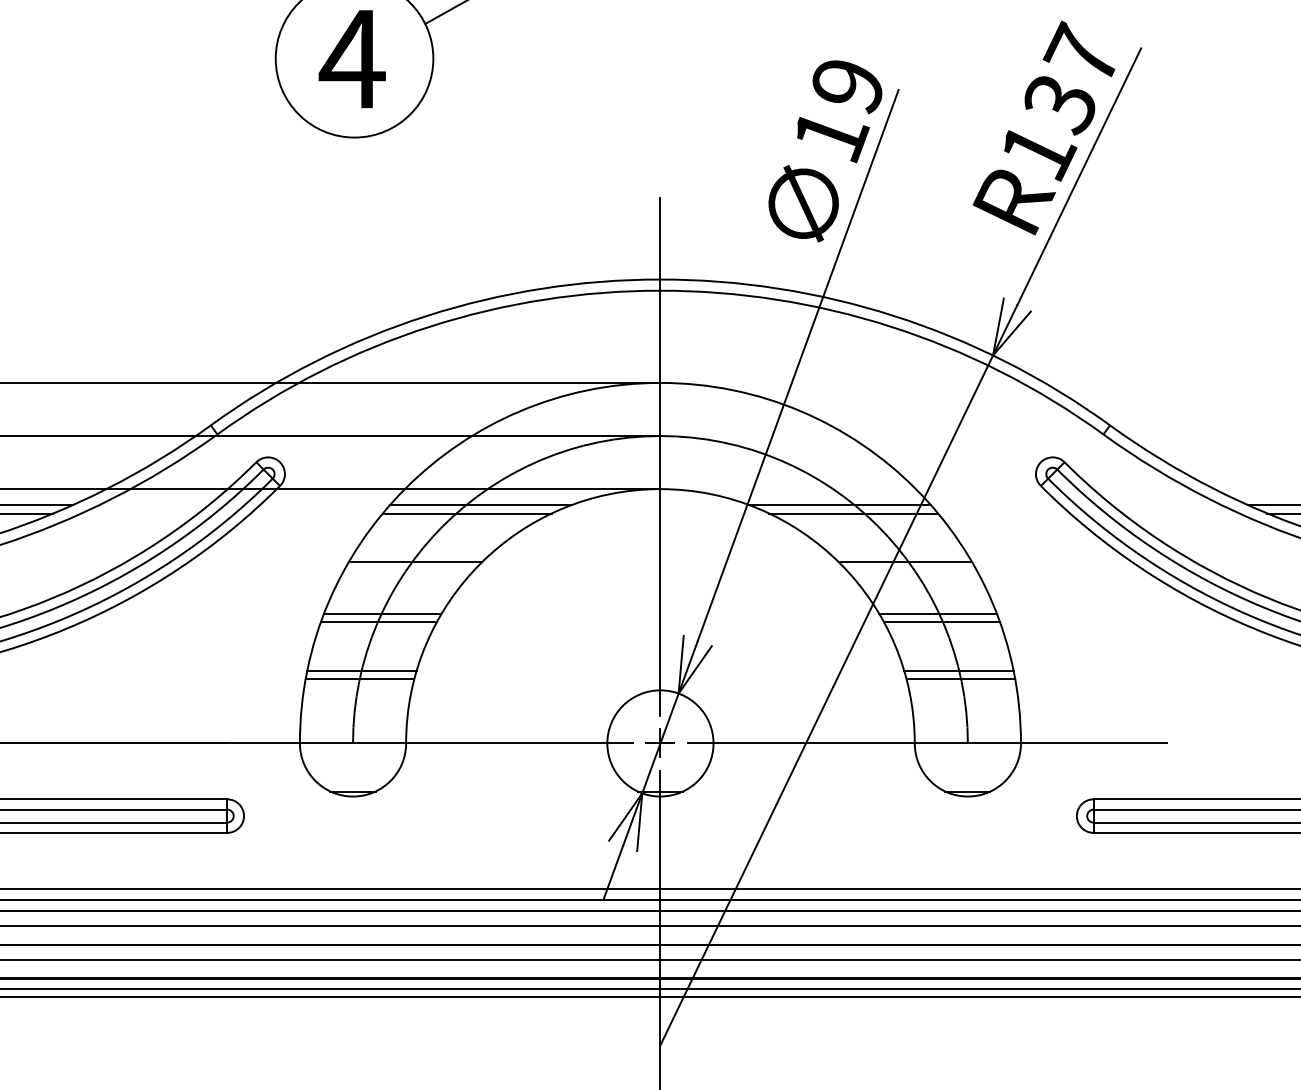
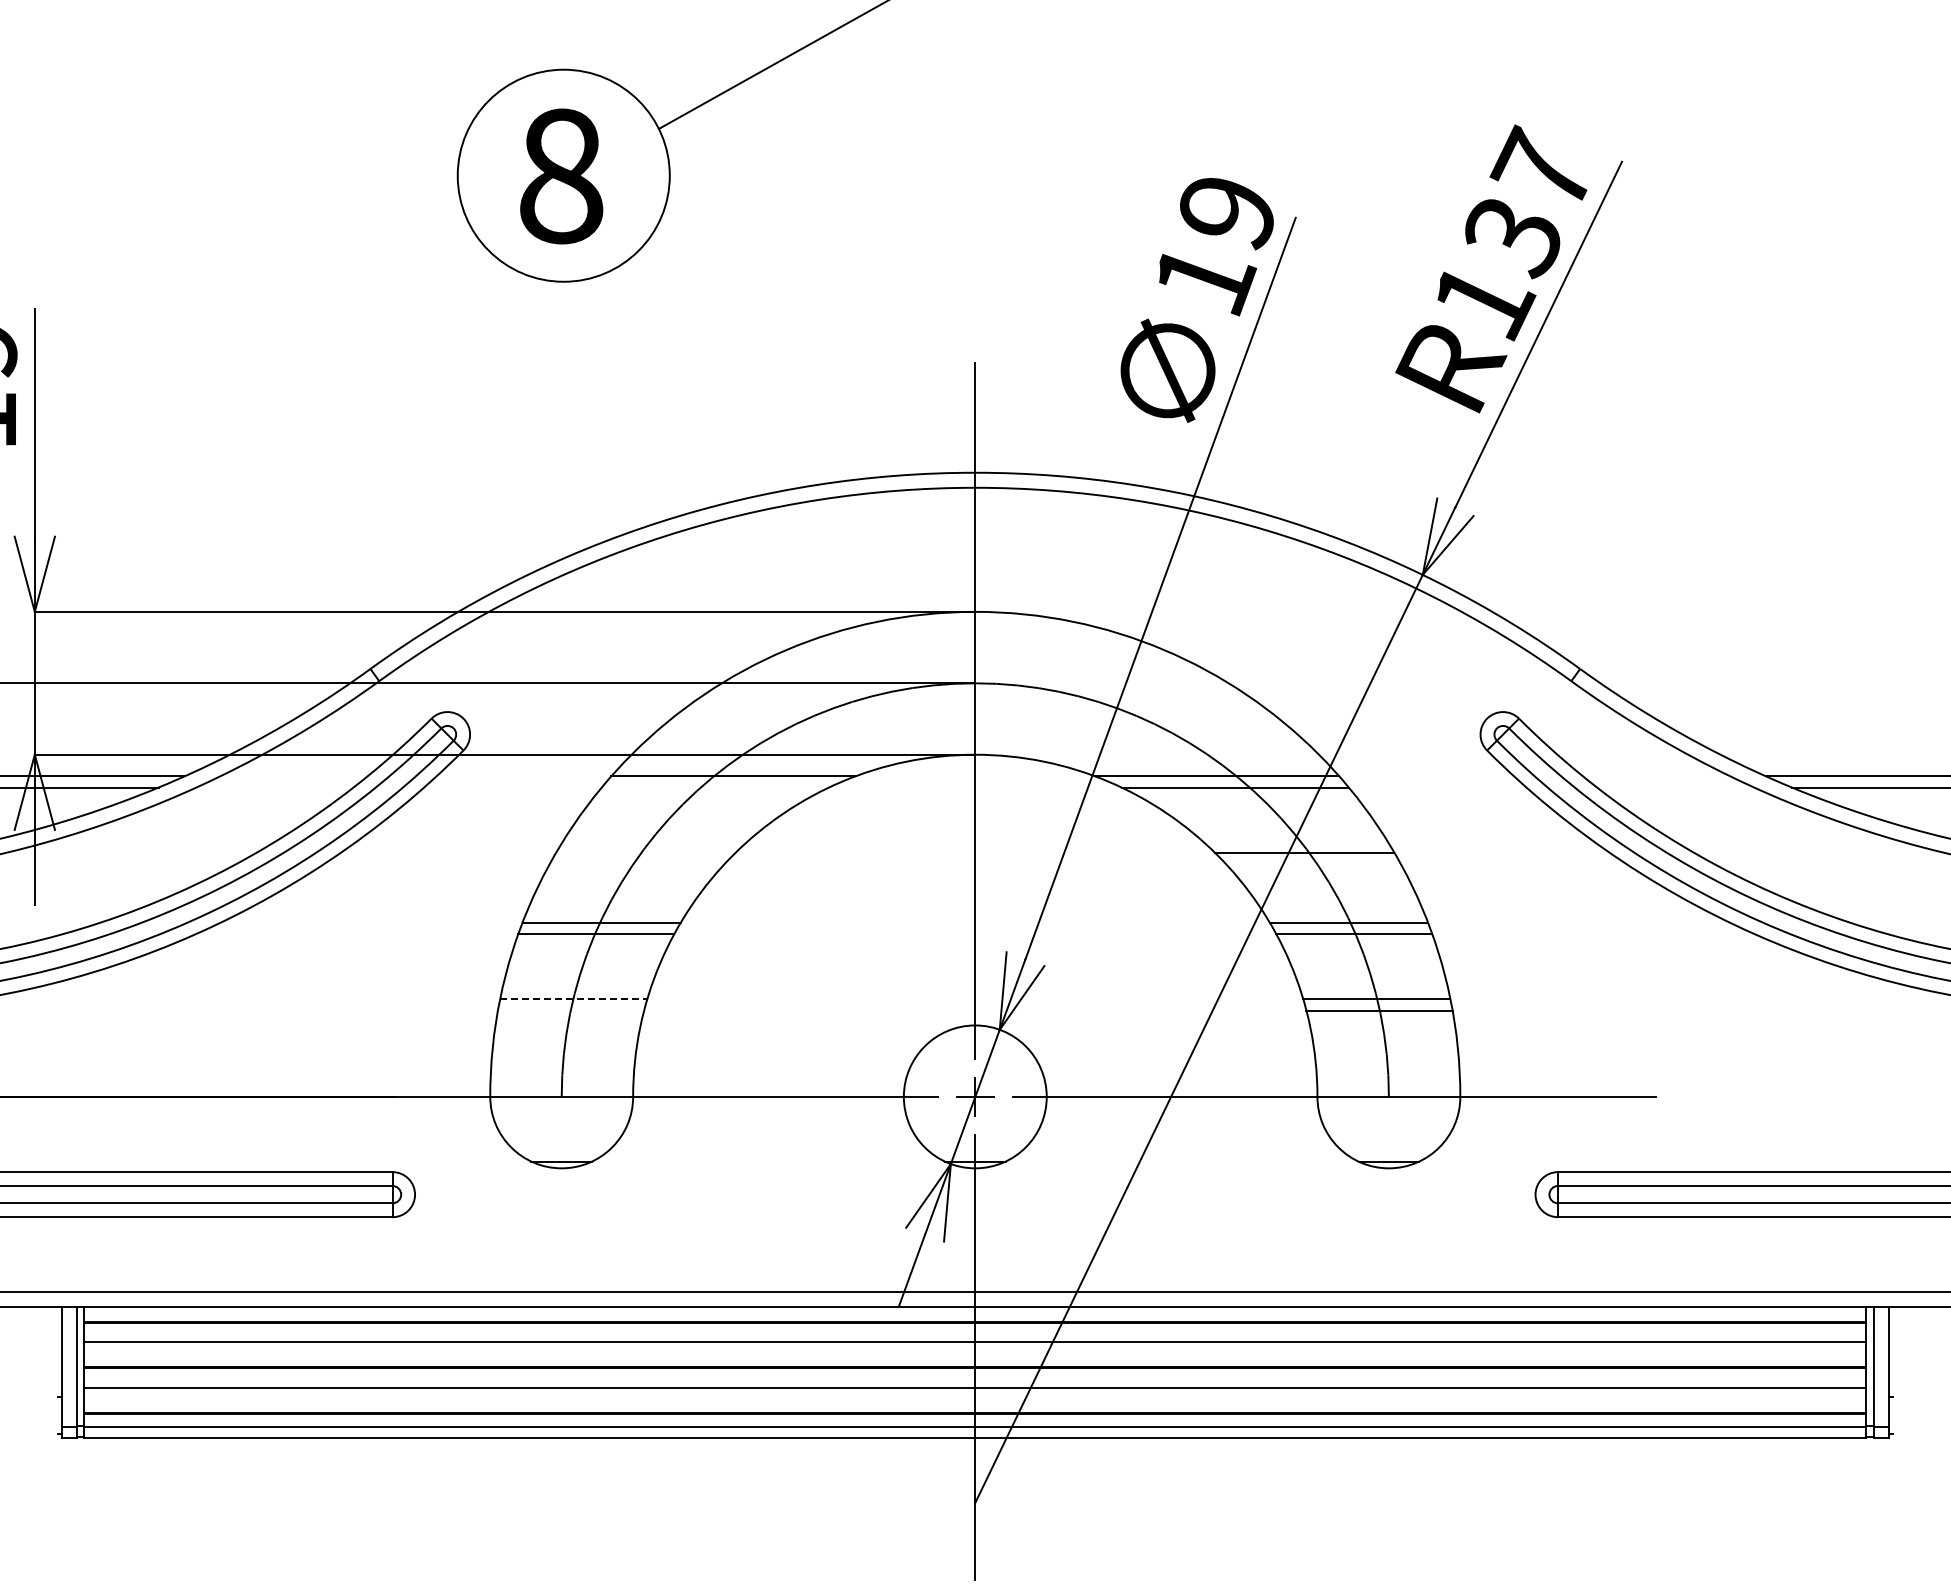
text: (352, 59) -> (560, 176), 4 -> 8
line: (467, 513) -> (715, 787), removed
line: (415, 561) -> (645, 852), removed
line: (361, 671) -> (573, 999), solid -> dashed
line: (360, 679) -> (571, 1010), removed

